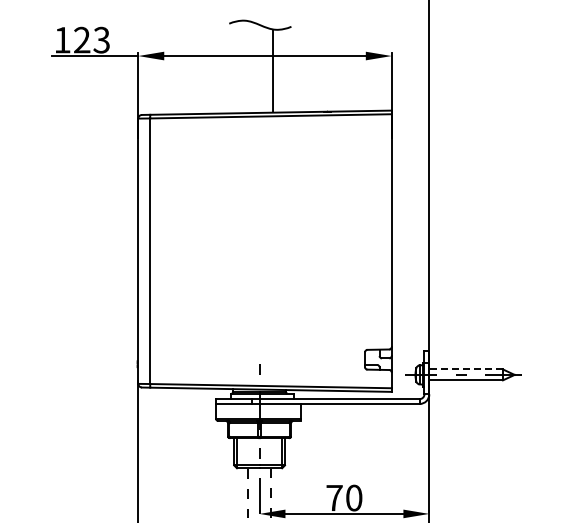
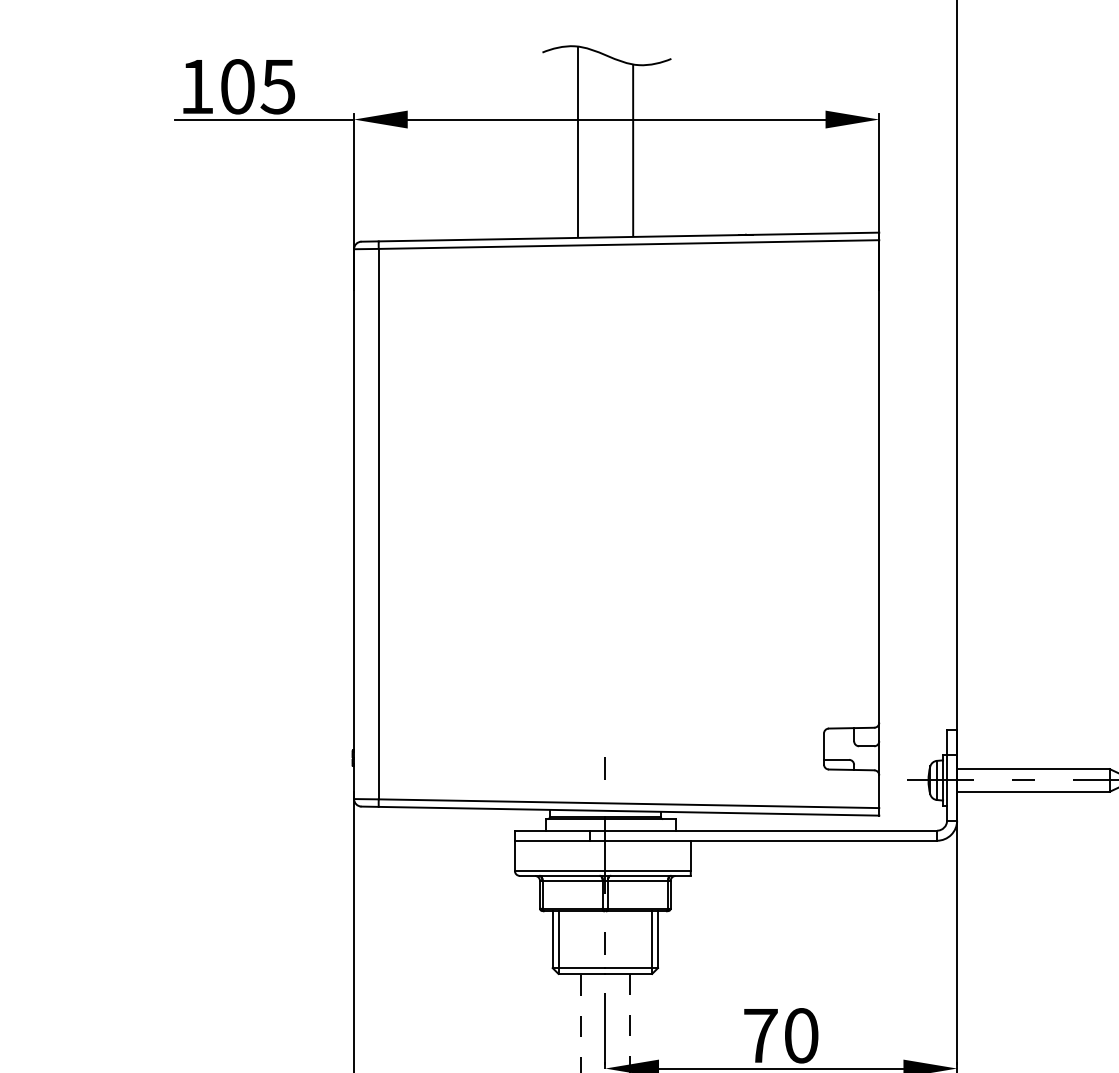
text: (91, 39) -> (256, 85), 123 -> 105
line: (246, 66) -> (578, 141), added
line: (466, 369) -> (1034, 769), dashed -> solid

